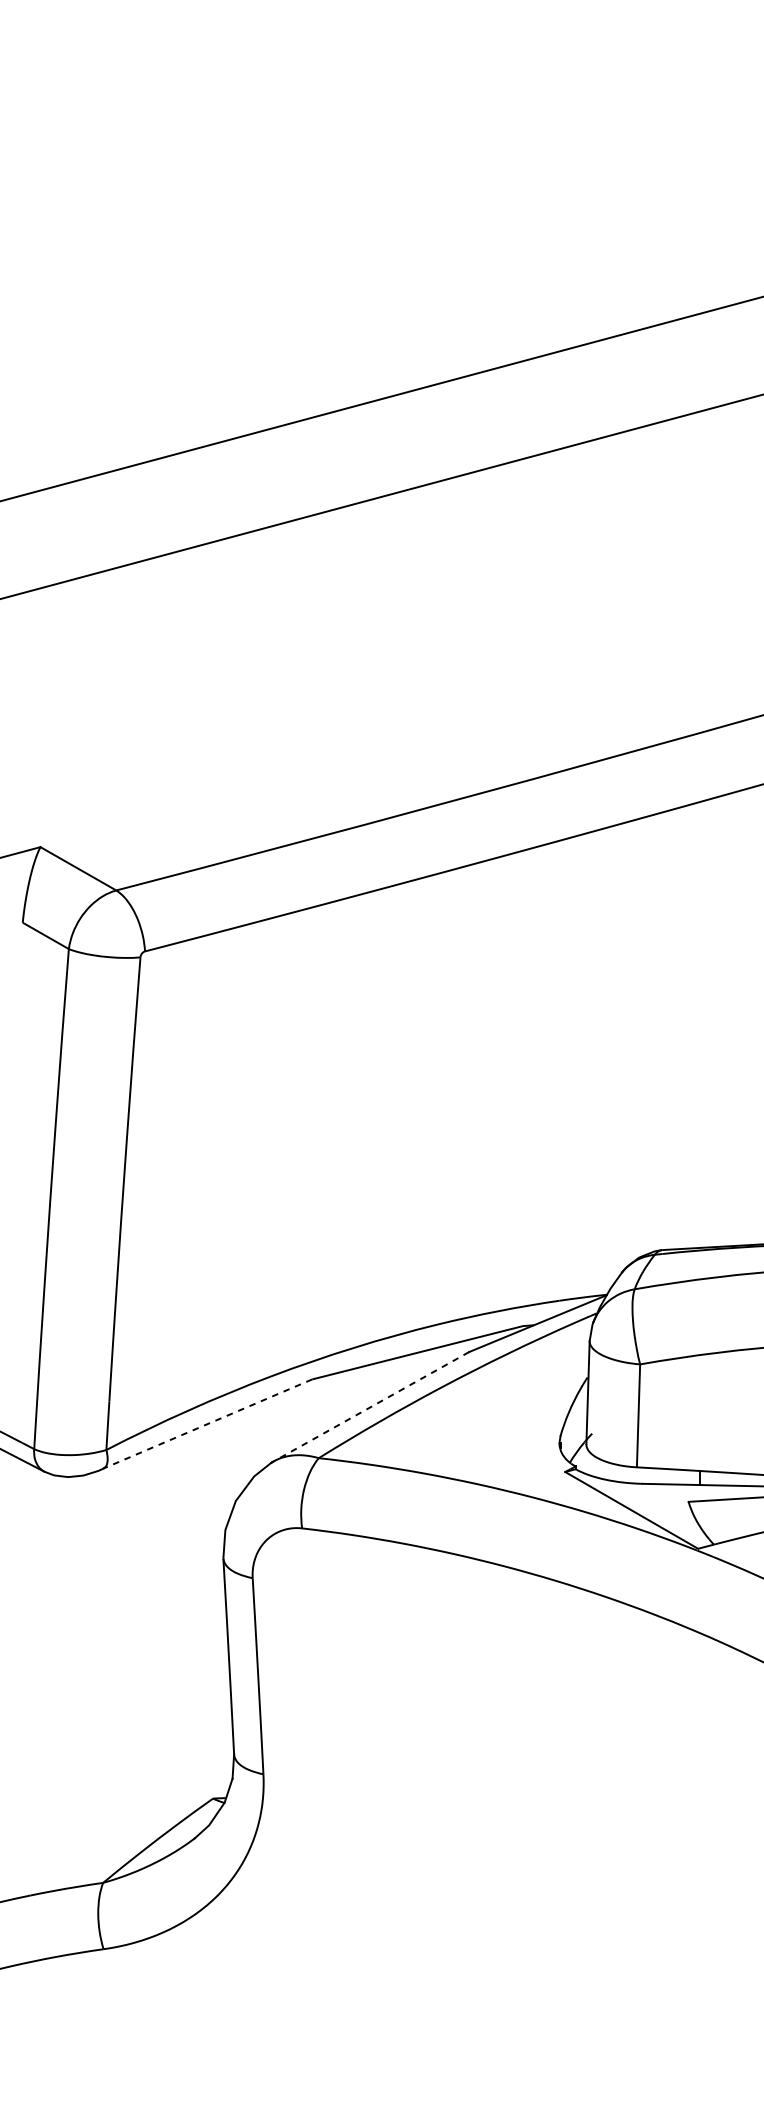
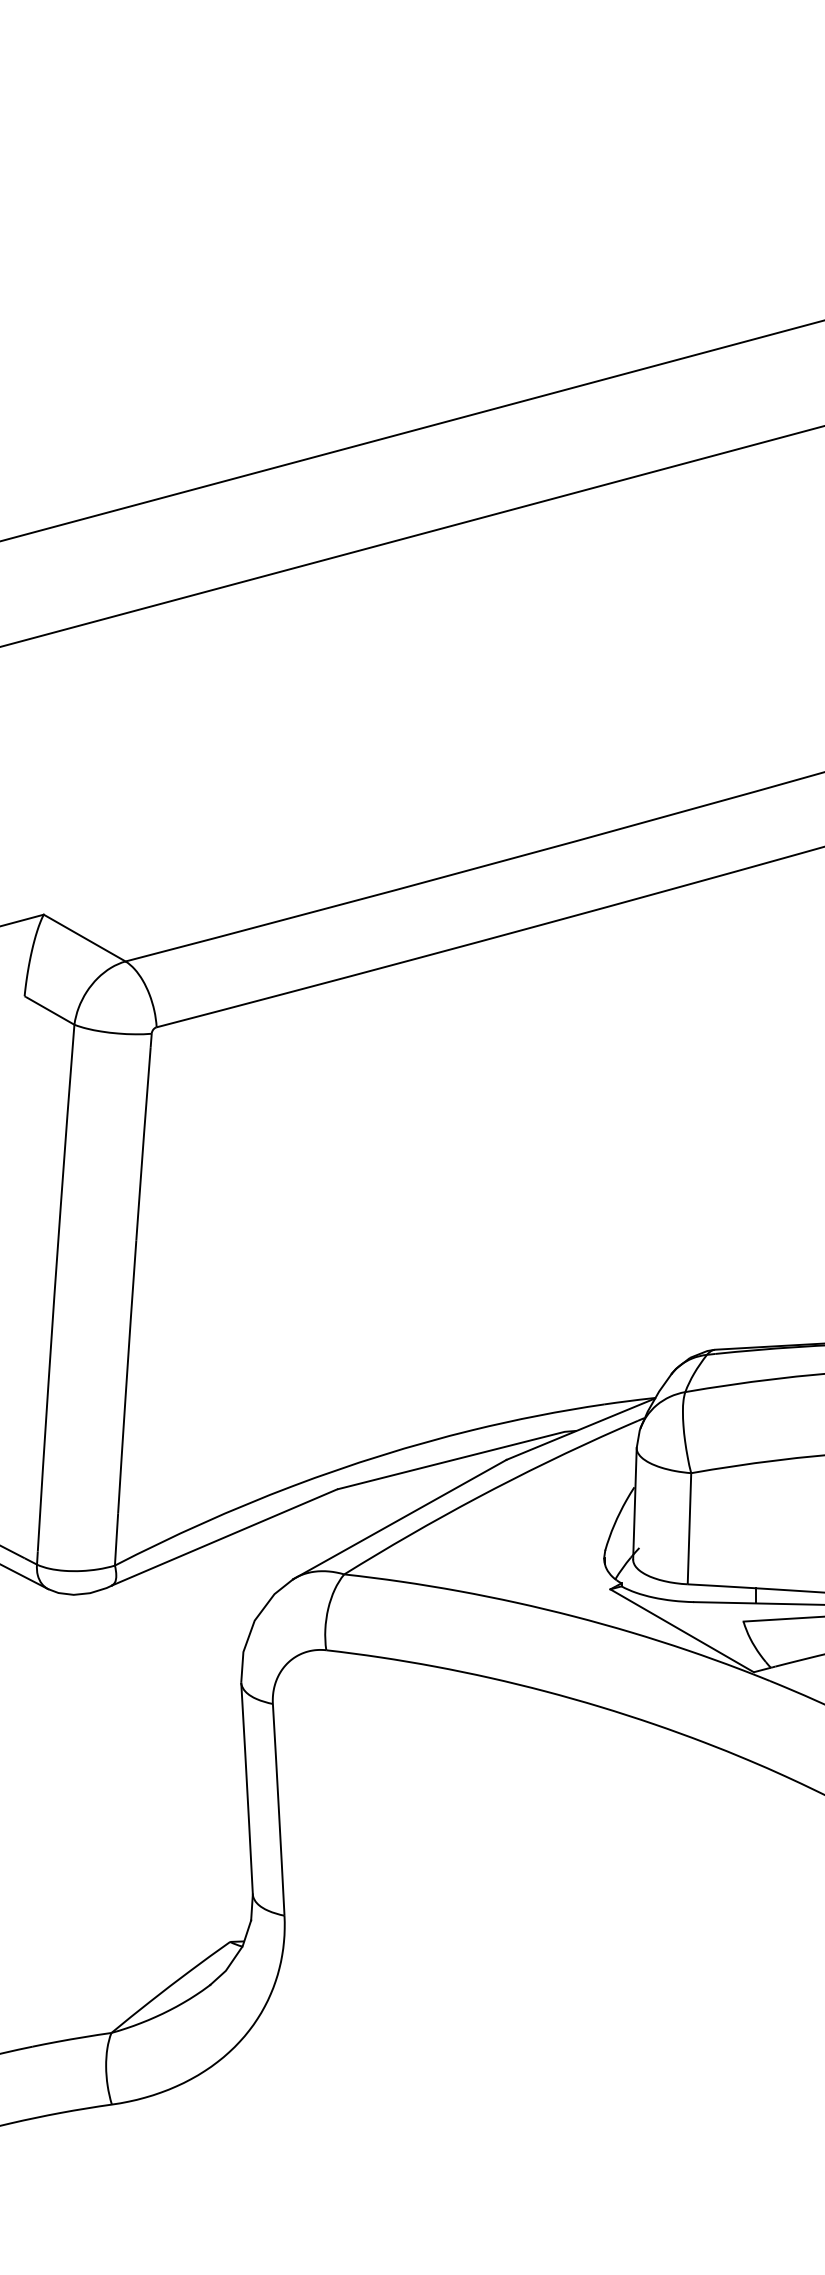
line: (369, 1407) -> (399, 1519), dashed -> solid
line: (207, 1423) -> (224, 1537), dashed -> solid

